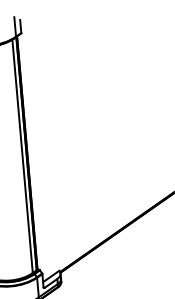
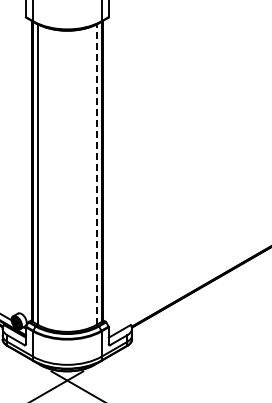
line: (22, 156) -> (96, 174), solid -> dashed

